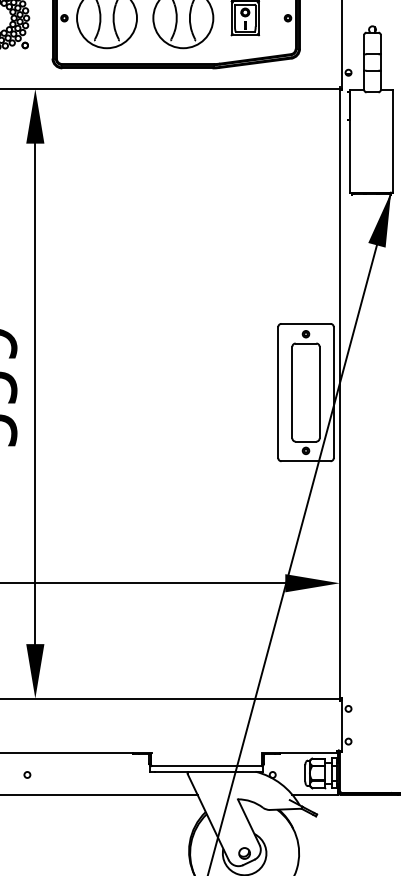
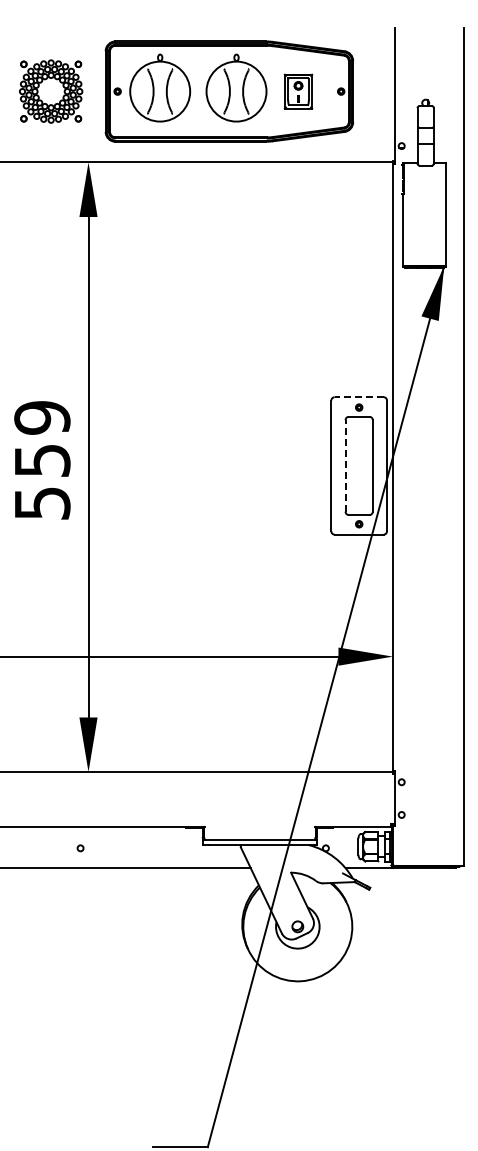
line: (306, 324) -> (359, 397), solid -> dashed
line: (292, 392) -> (345, 465), solid -> dashed

